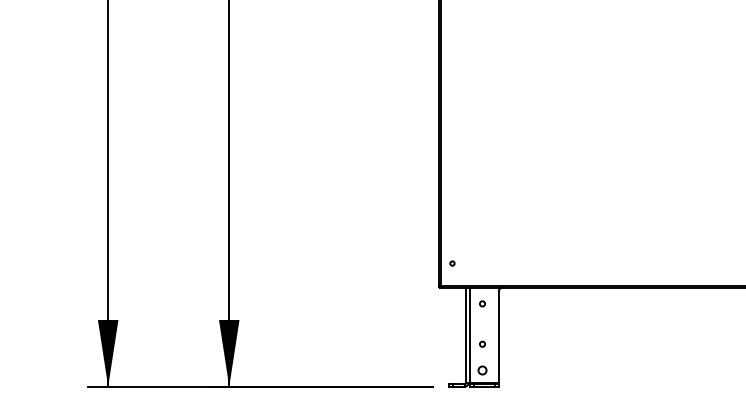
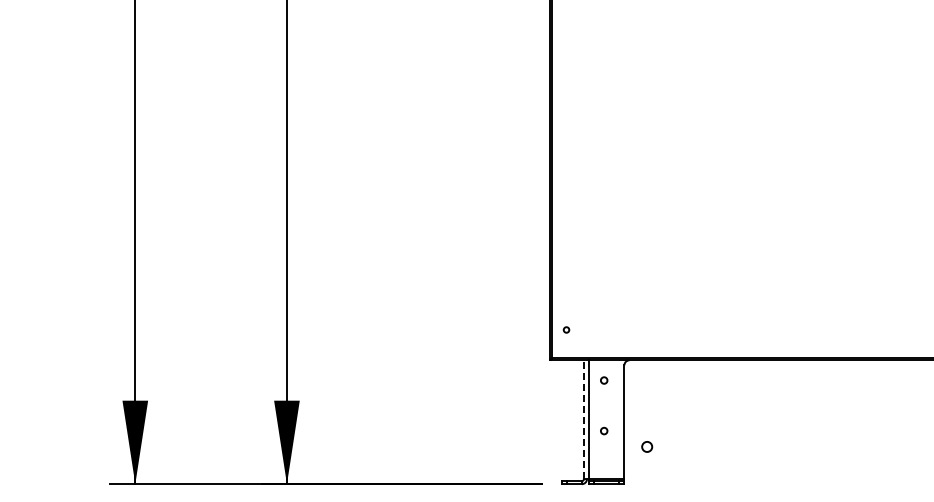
line: (466, 335) -> (583, 419), solid -> dashed
circle: (482, 370) -> (647, 446), moved

